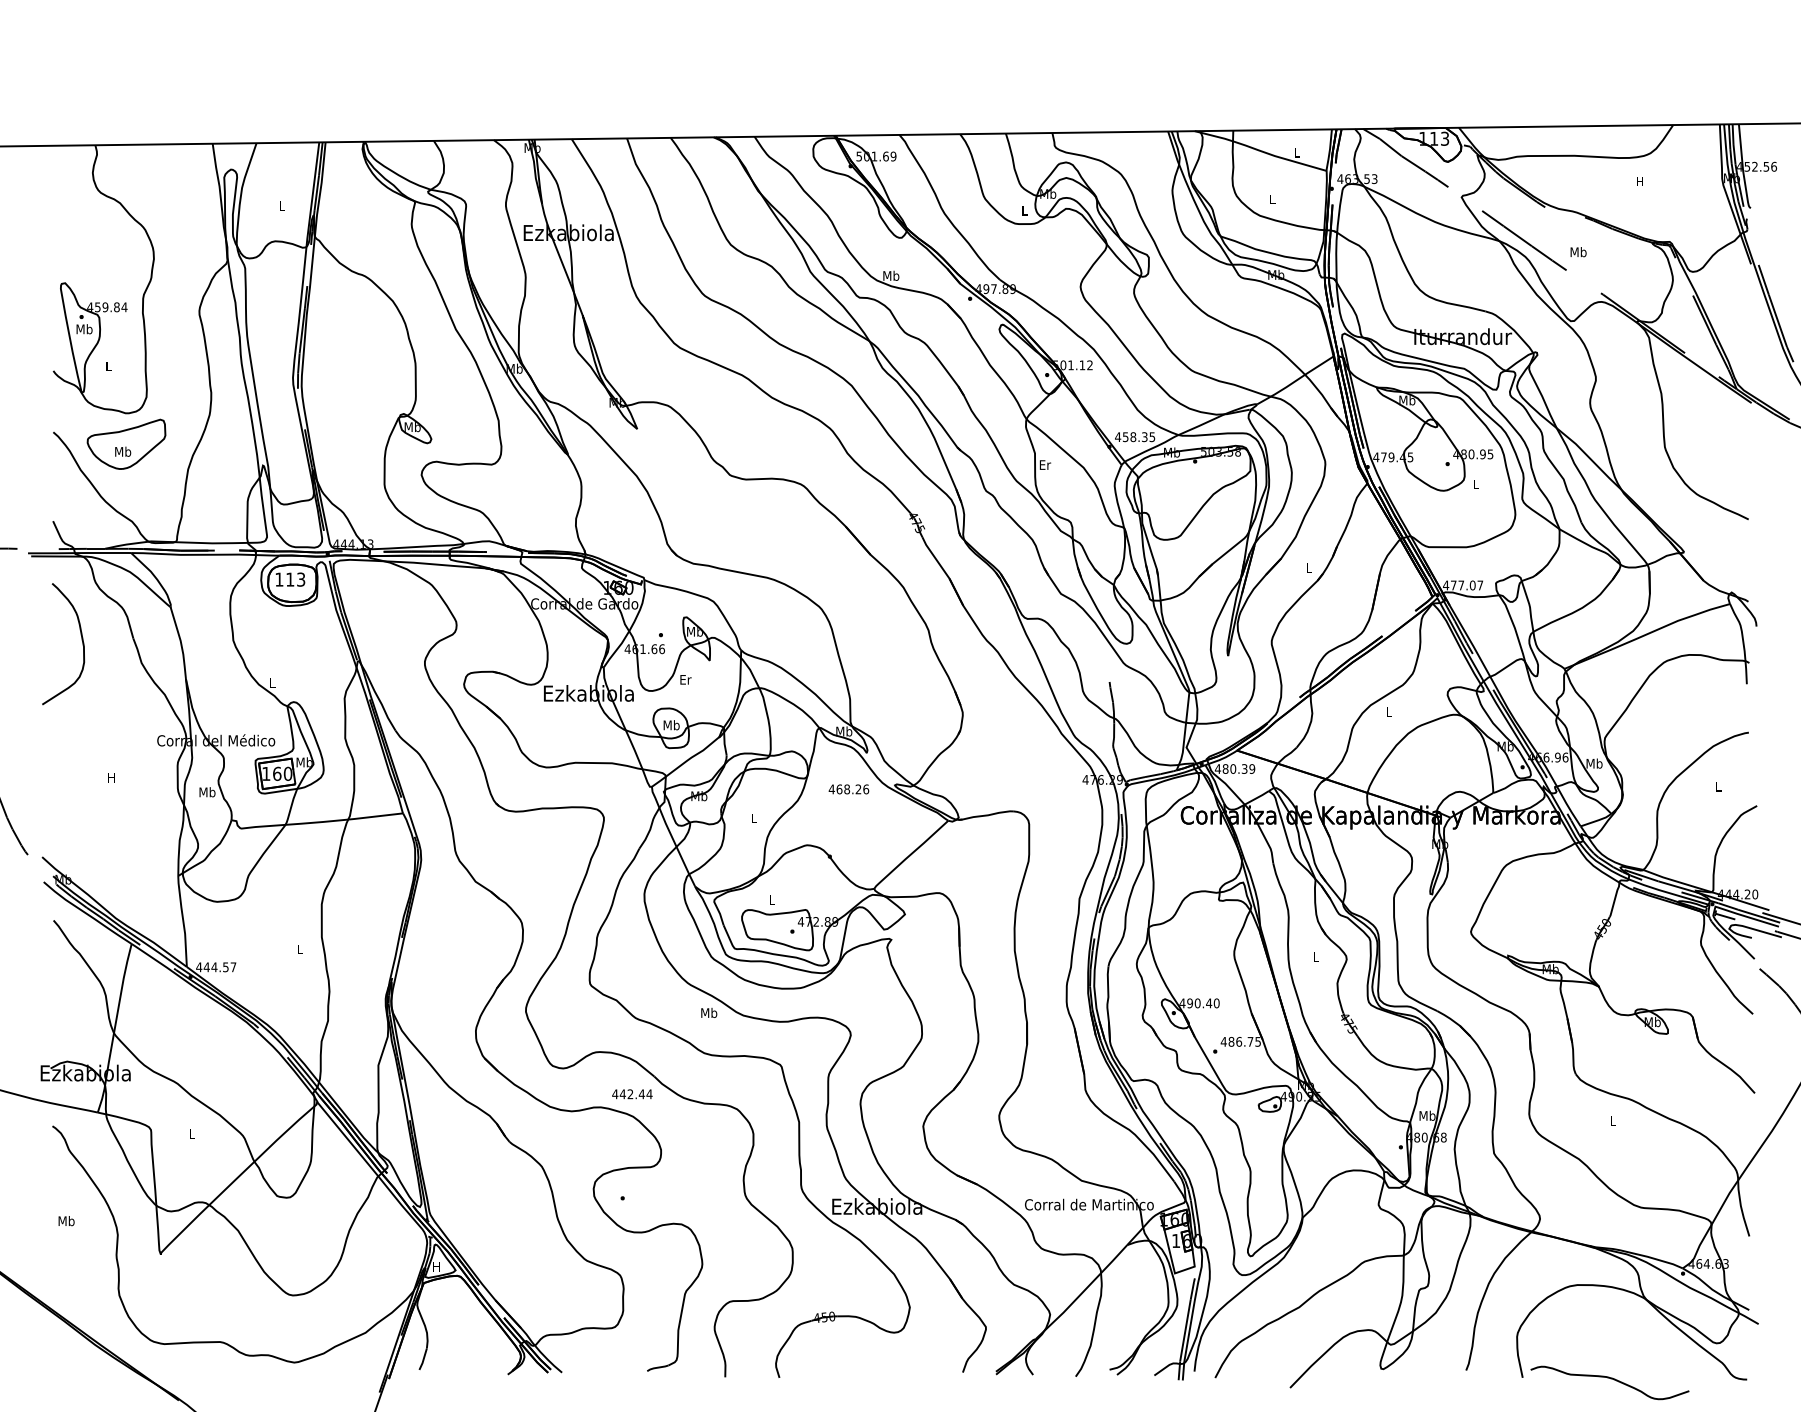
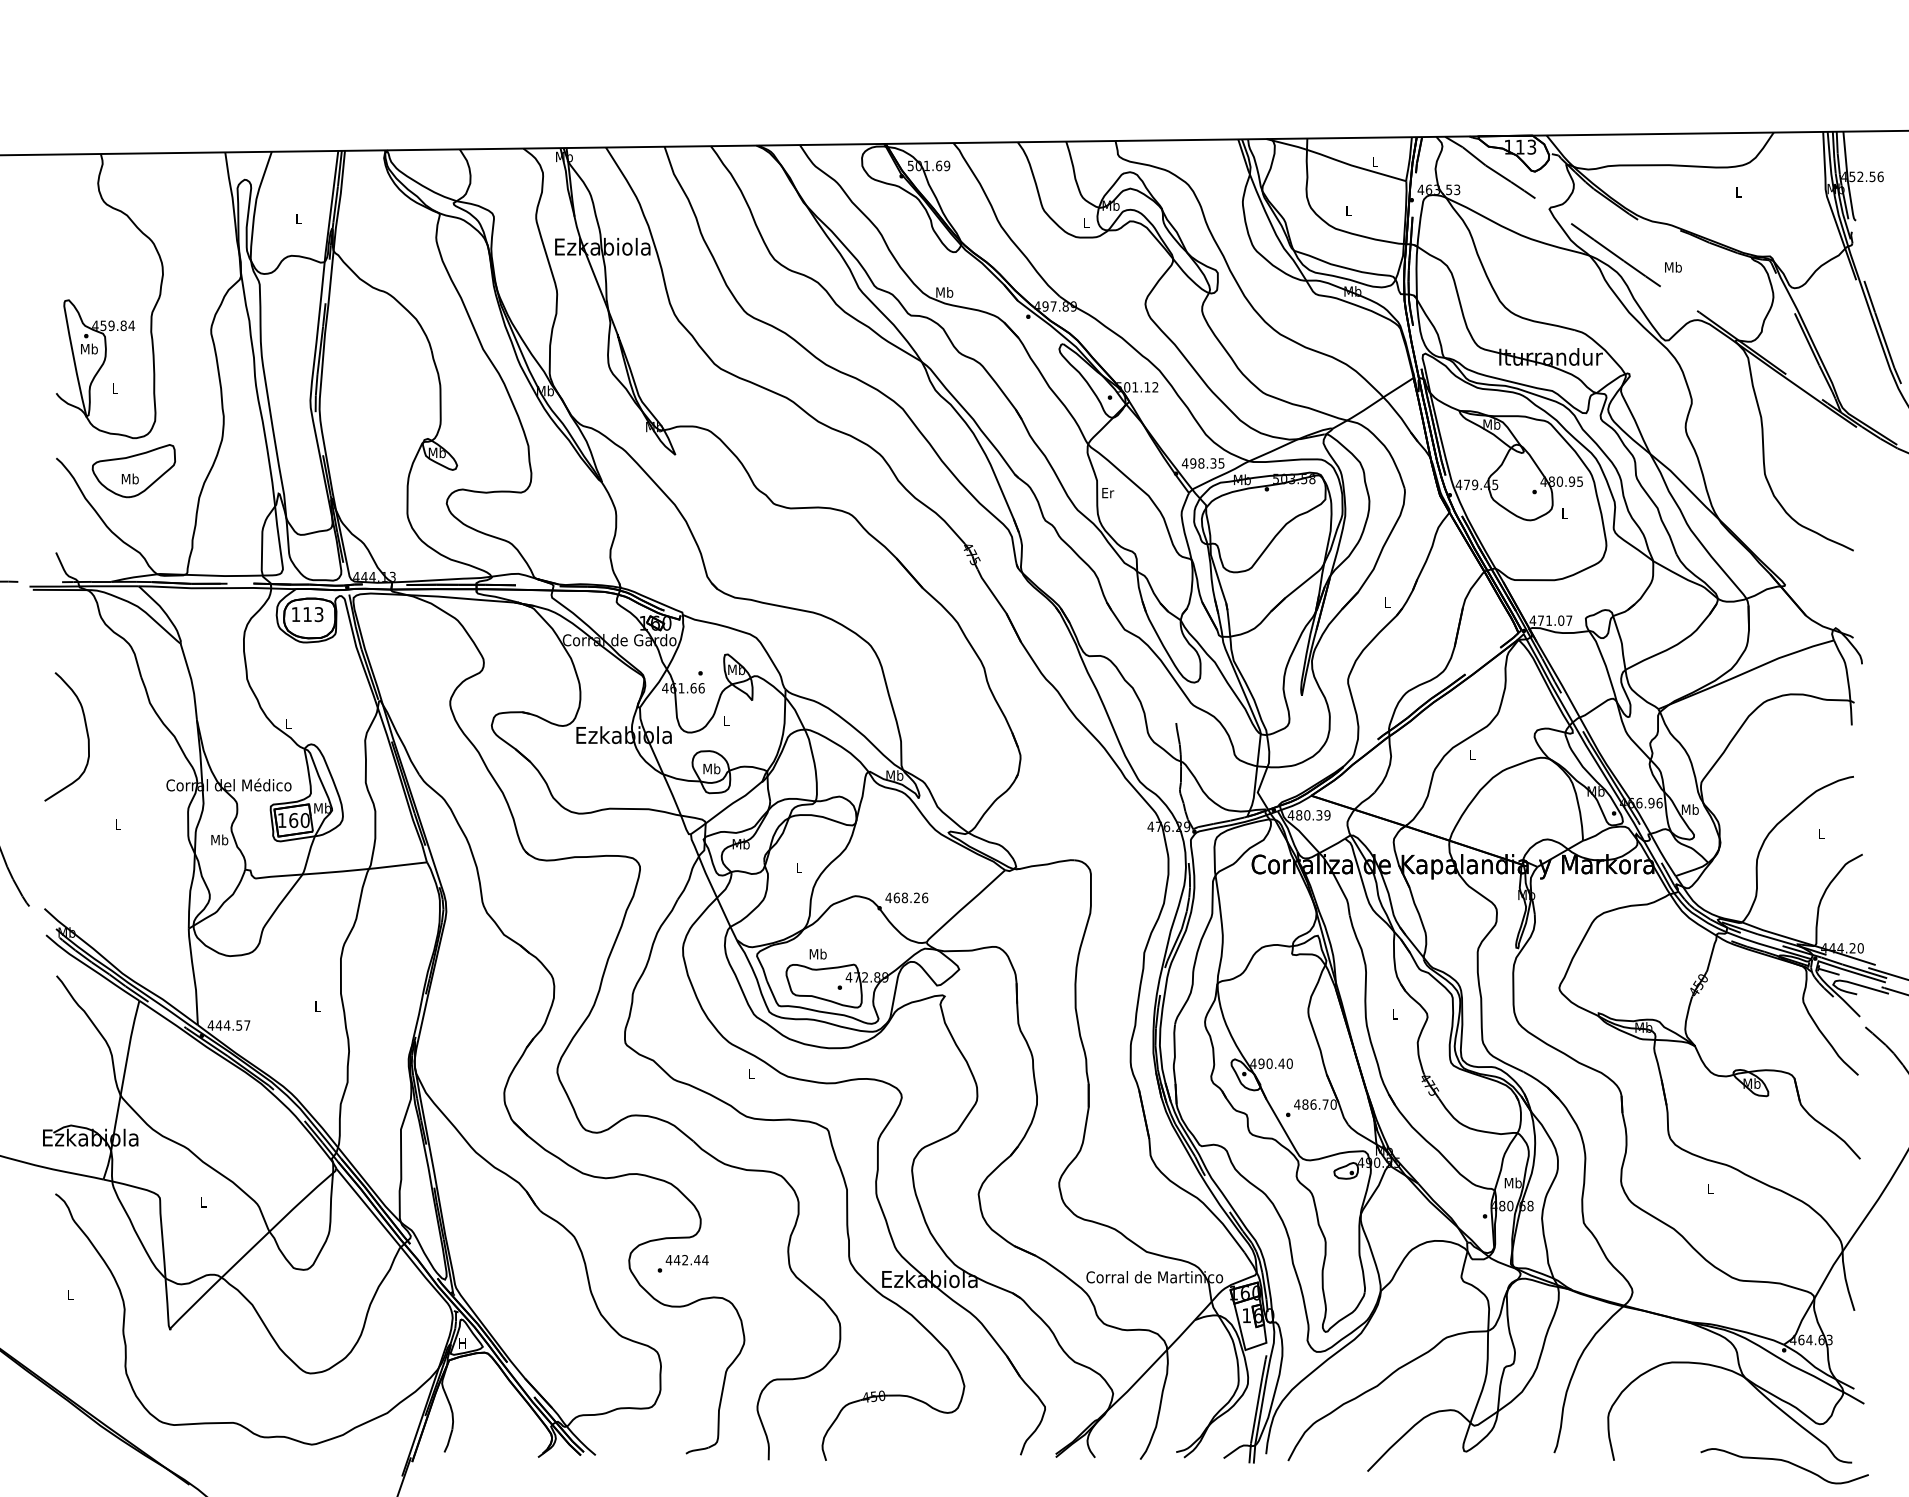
text: (1639, 181) -> (1738, 192), H -> L
text: (1125, 437) -> (1193, 463), 458.35 -> 498.35
text: (1460, 585) -> (1548, 620), 477.07 -> 471.07
curve: (81, 641) -> (86, 734), moved
text: (686, 679) -> (727, 720), Er -> L
text: (111, 777) -> (117, 824), H -> L
text: (848, 789) -> (906, 897), moved
text: (771, 899) -> (817, 953), L -> Mb
text: (709, 1012) -> (751, 1073), Mb -> L
text: (1257, 1041) -> (1333, 1104), 486.75 -> 486.70
text: (631, 1094) -> (686, 1260), moved
text: (66, 1220) -> (70, 1294), Mb -> L
curve: (1610, 1379) -> (1785, 1462), moved

